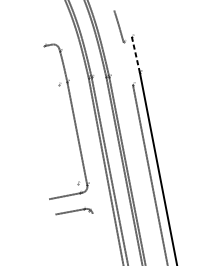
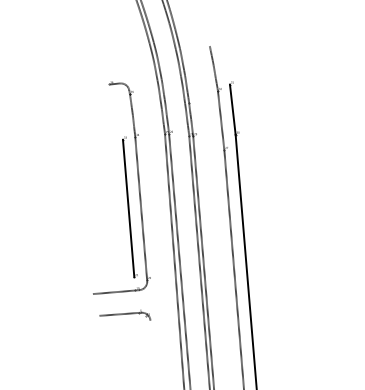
line: (135, 55) -> (232, 110), dashed -> solid
line: (127, 63) -> (220, 120), added
line: (68, 134) -> (128, 208), added

